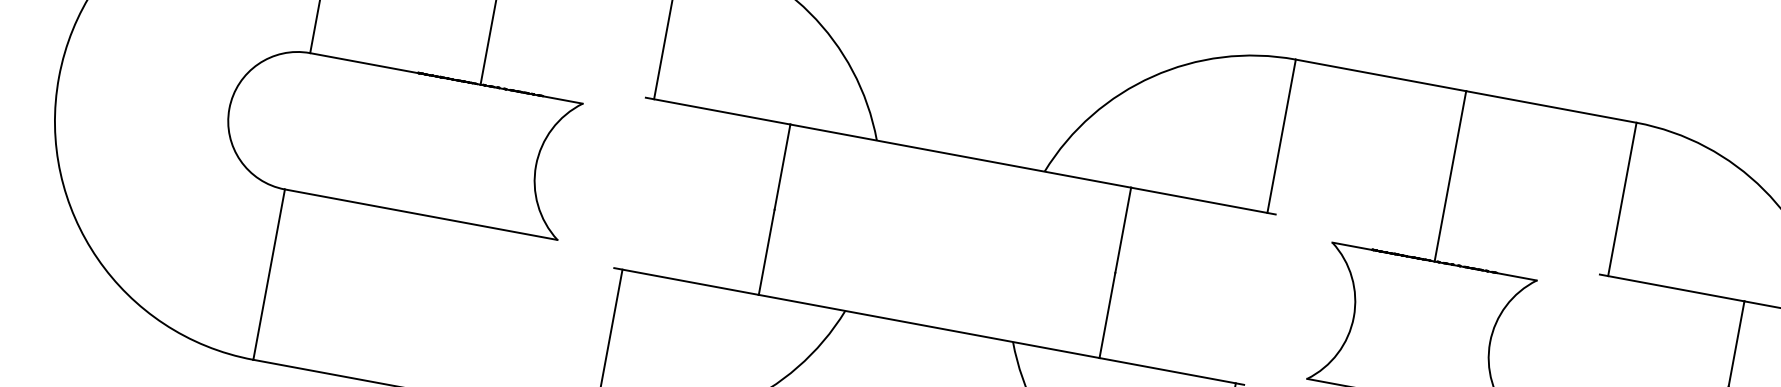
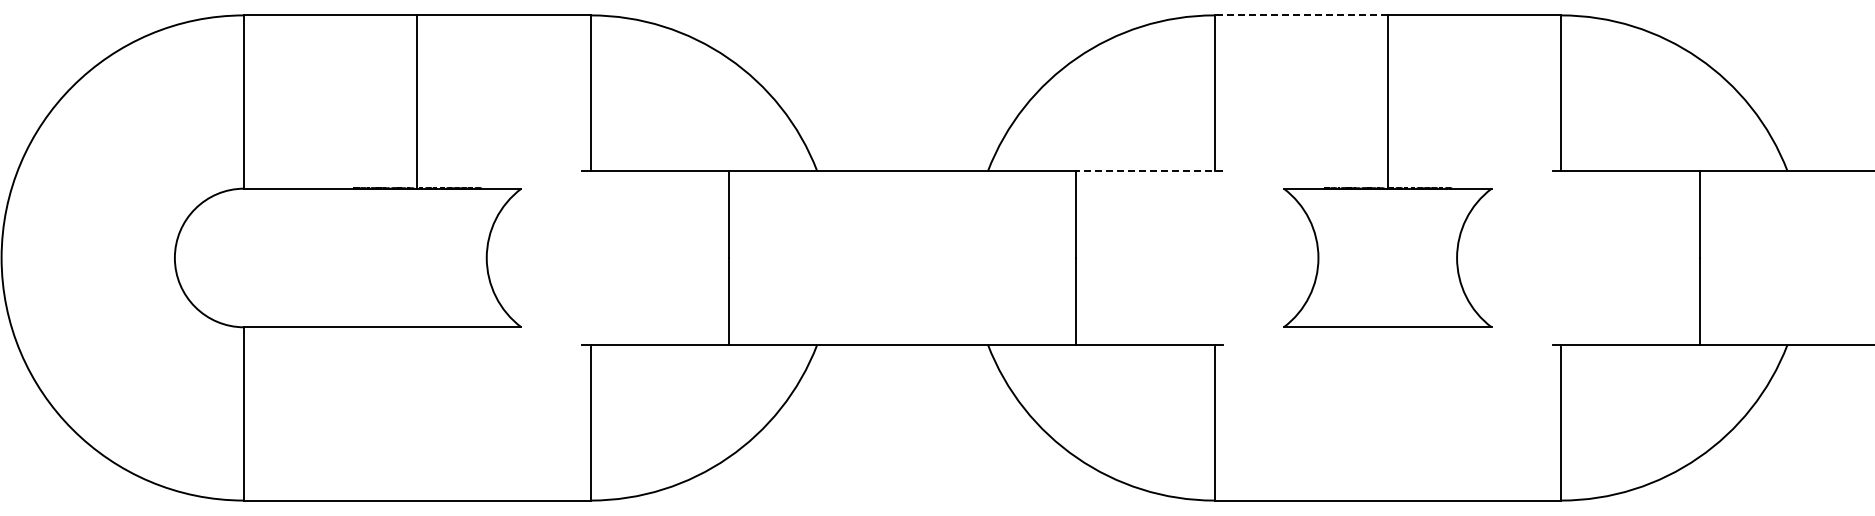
line: (1381, 75) -> (1301, 15), solid -> dashed
line: (1203, 201) -> (1149, 171), solid -> dashed

